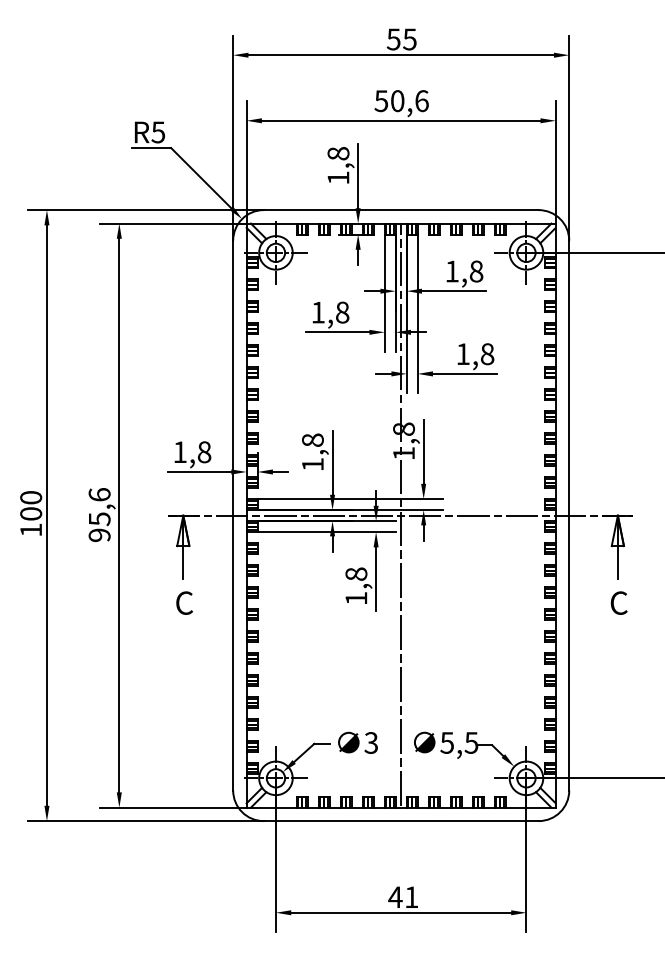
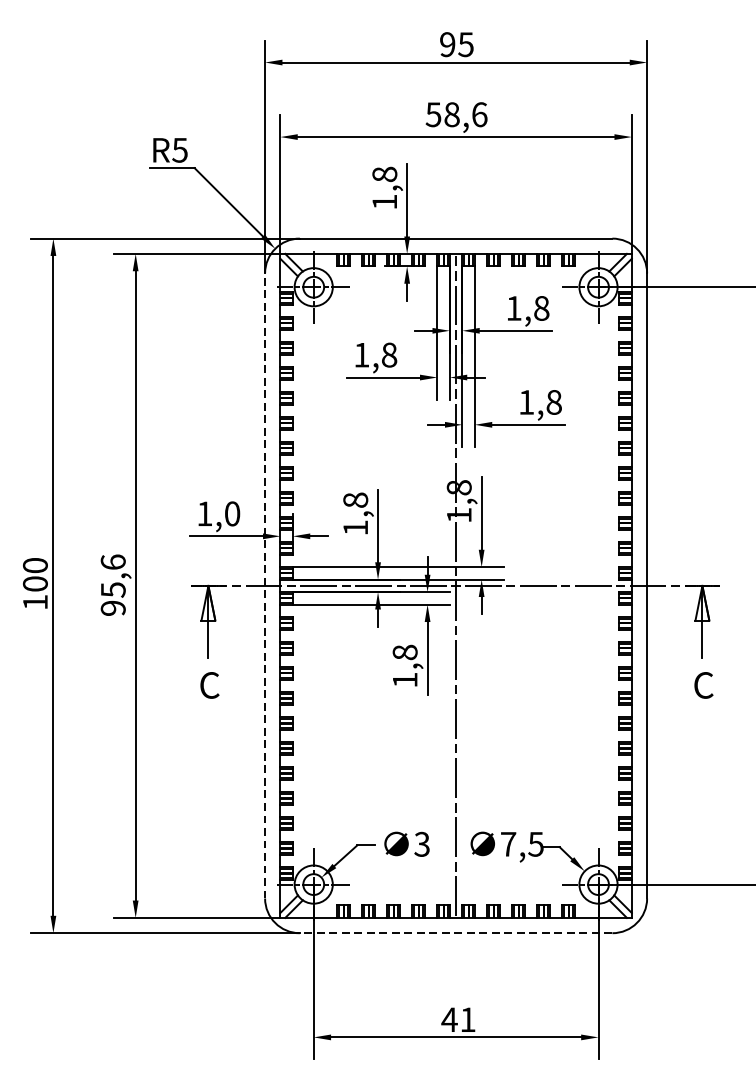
text: (393, 39) -> (447, 44), 55 -> 95
text: (397, 100) -> (451, 114), 50,6 -> 58,6
text: (204, 452) -> (232, 514), 1,8 -> 1,0
line: (233, 515) -> (265, 585), solid -> dashed
text: (447, 742) -> (508, 843), 5,5 -> 7,5
line: (400, 821) -> (455, 933), solid -> dashed

